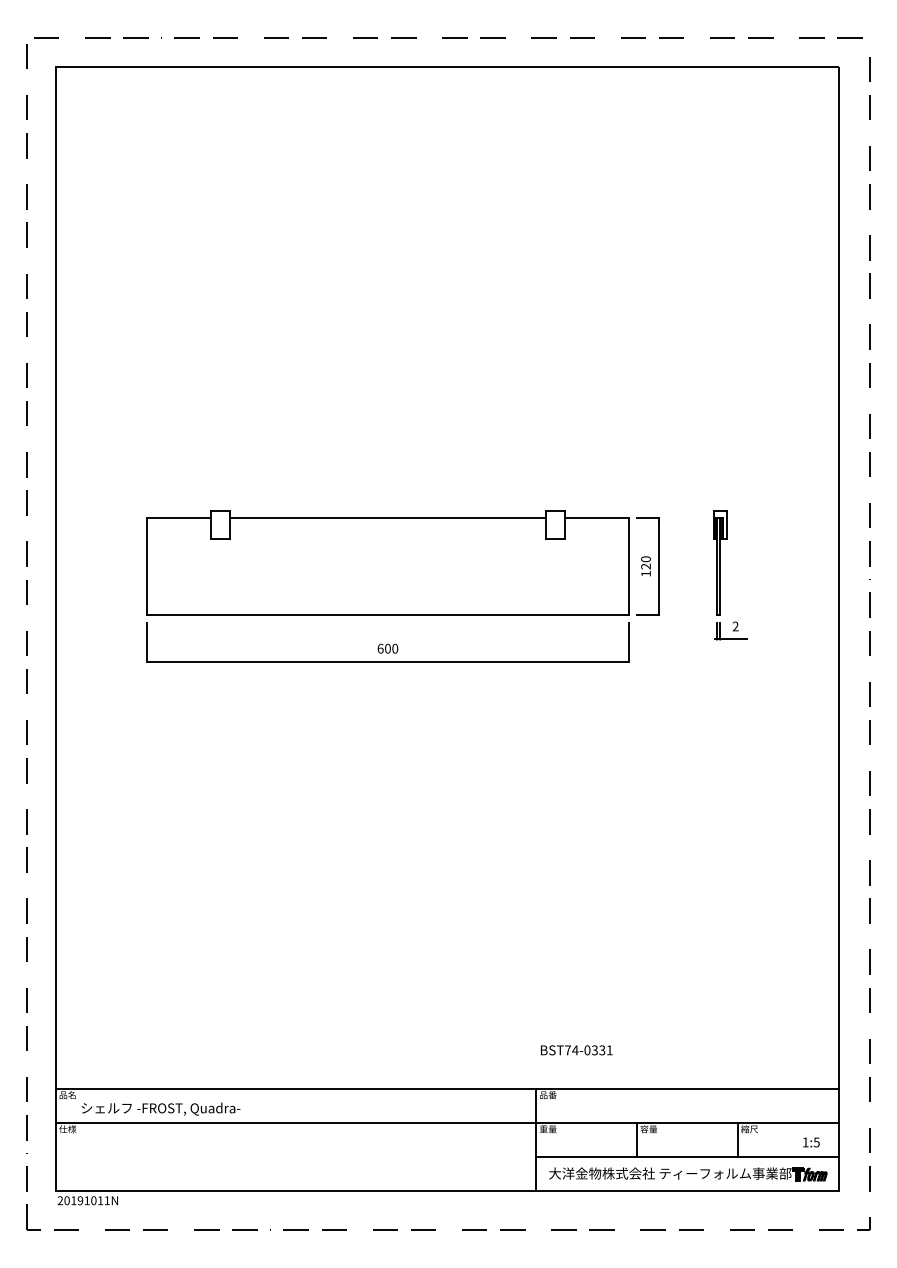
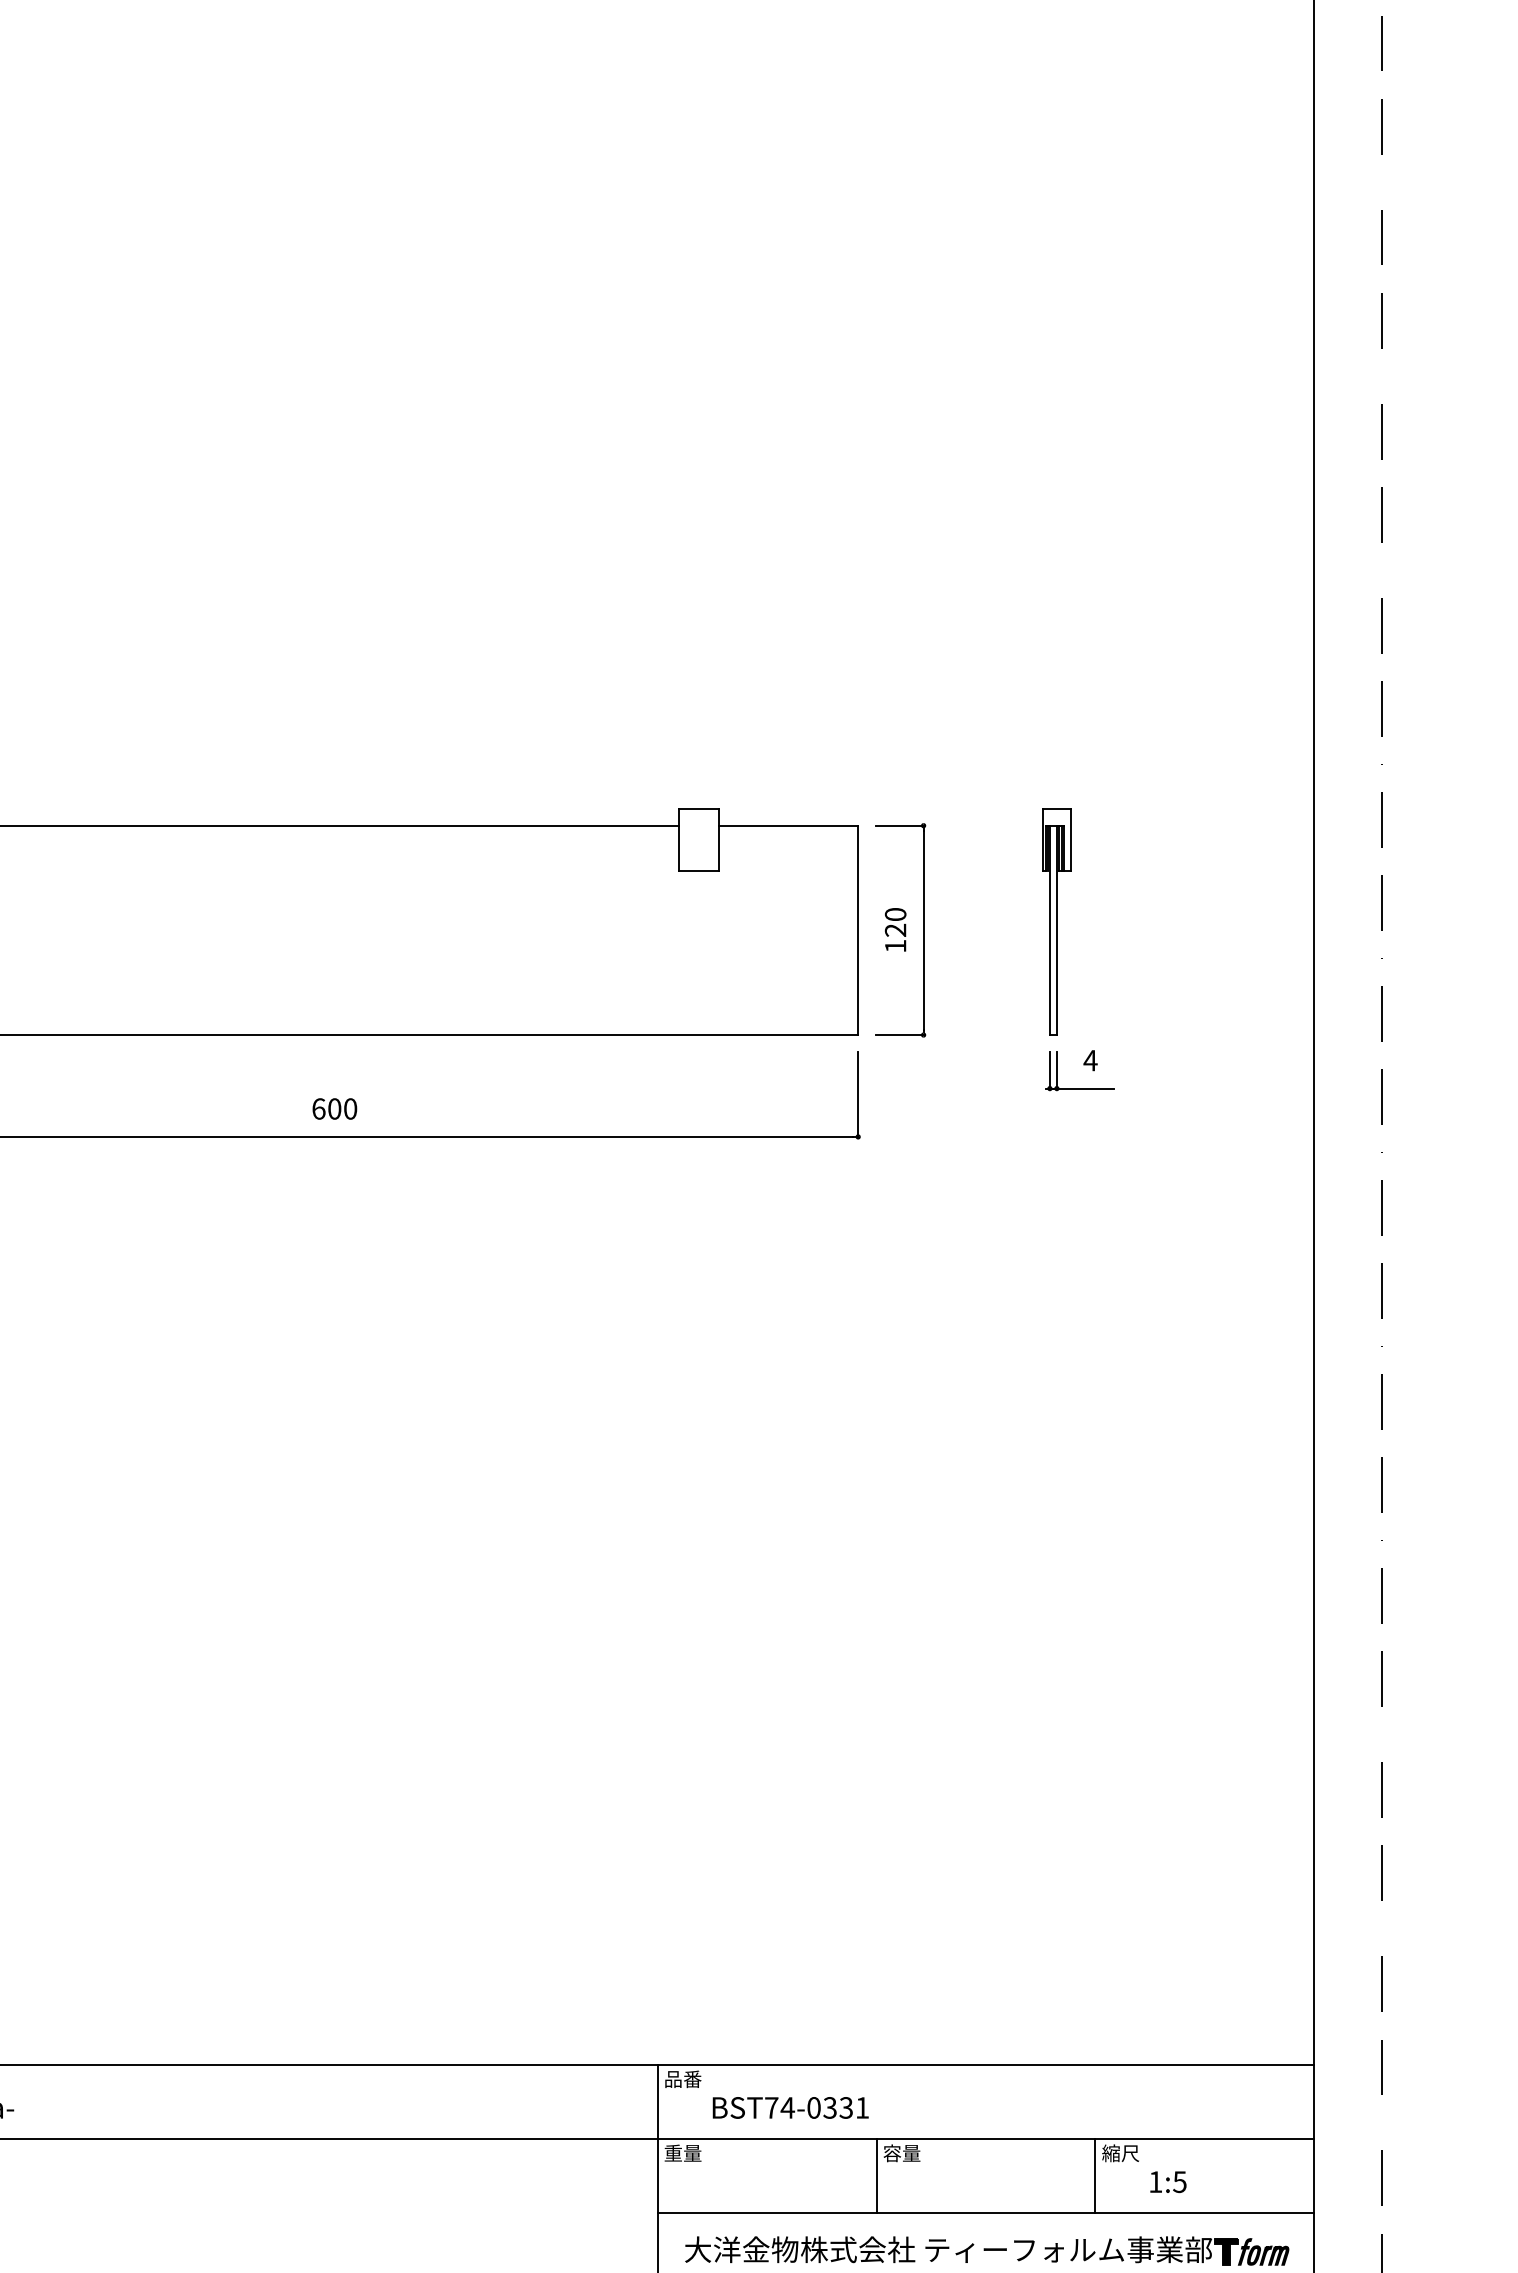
text: (735, 626) -> (1090, 1060), 2 -> 4
text: (576, 1050) -> (790, 2108), moved
text: (811, 1142) -> (1168, 2182), moved

